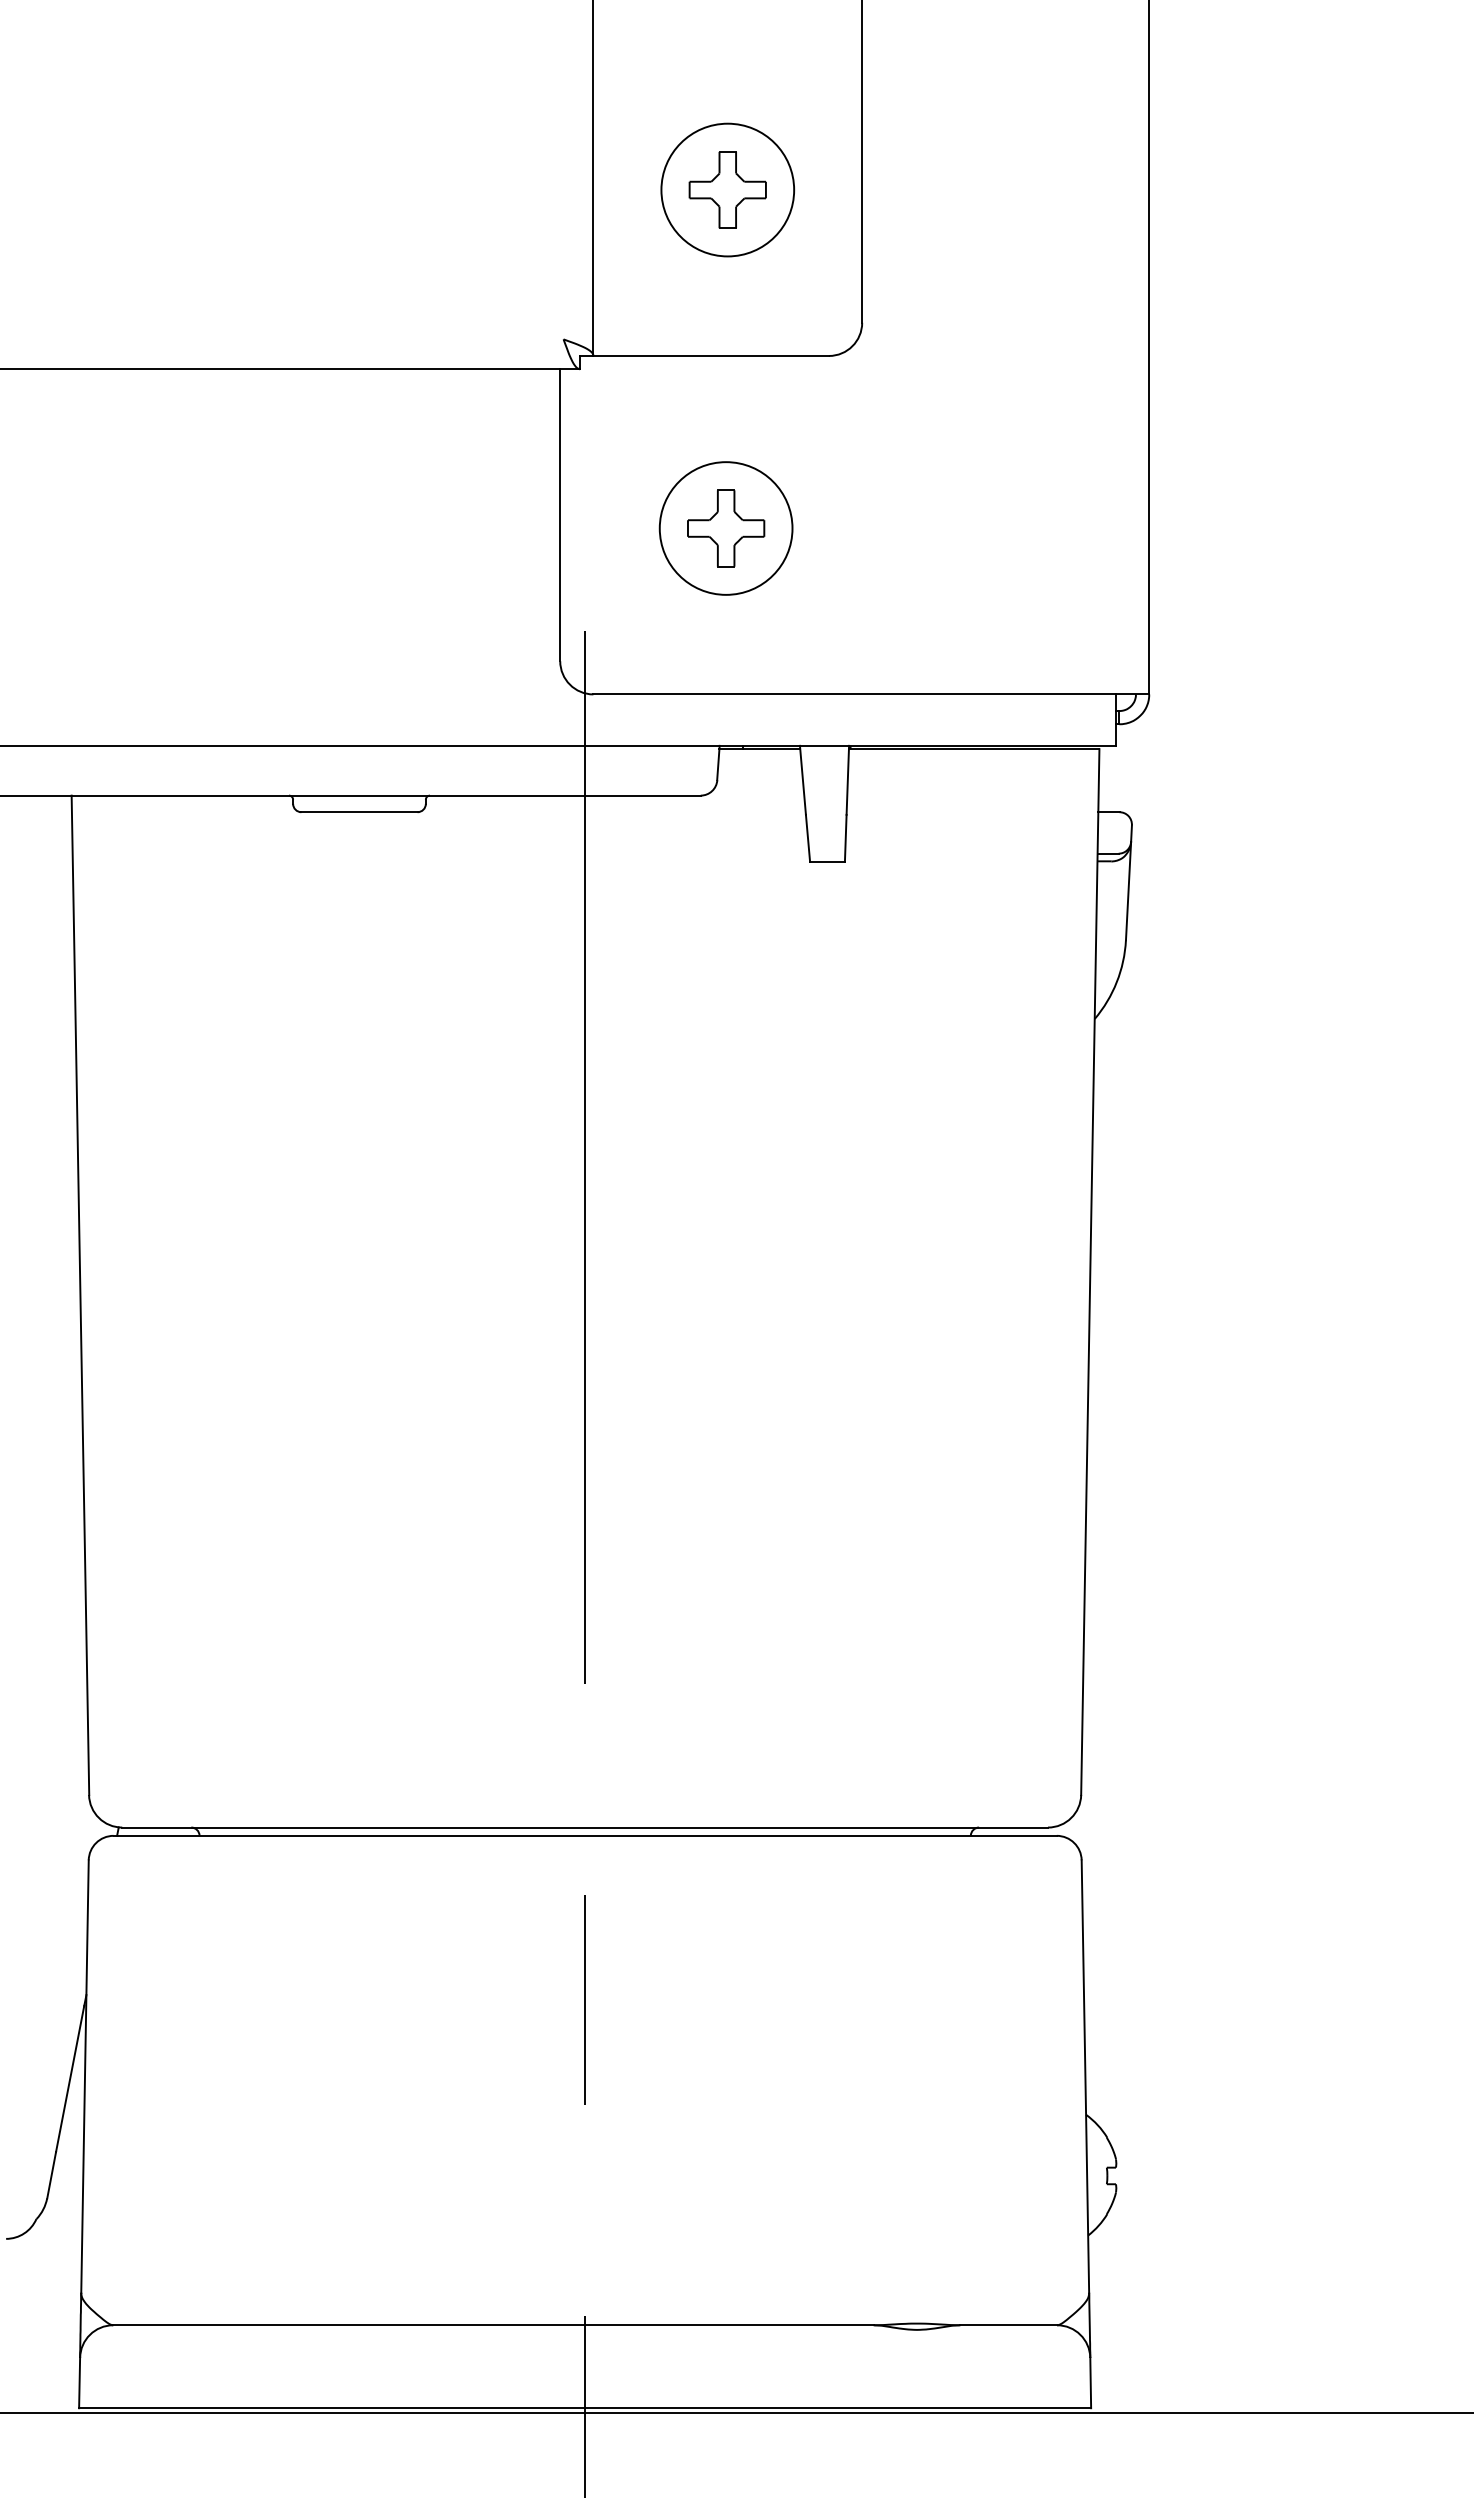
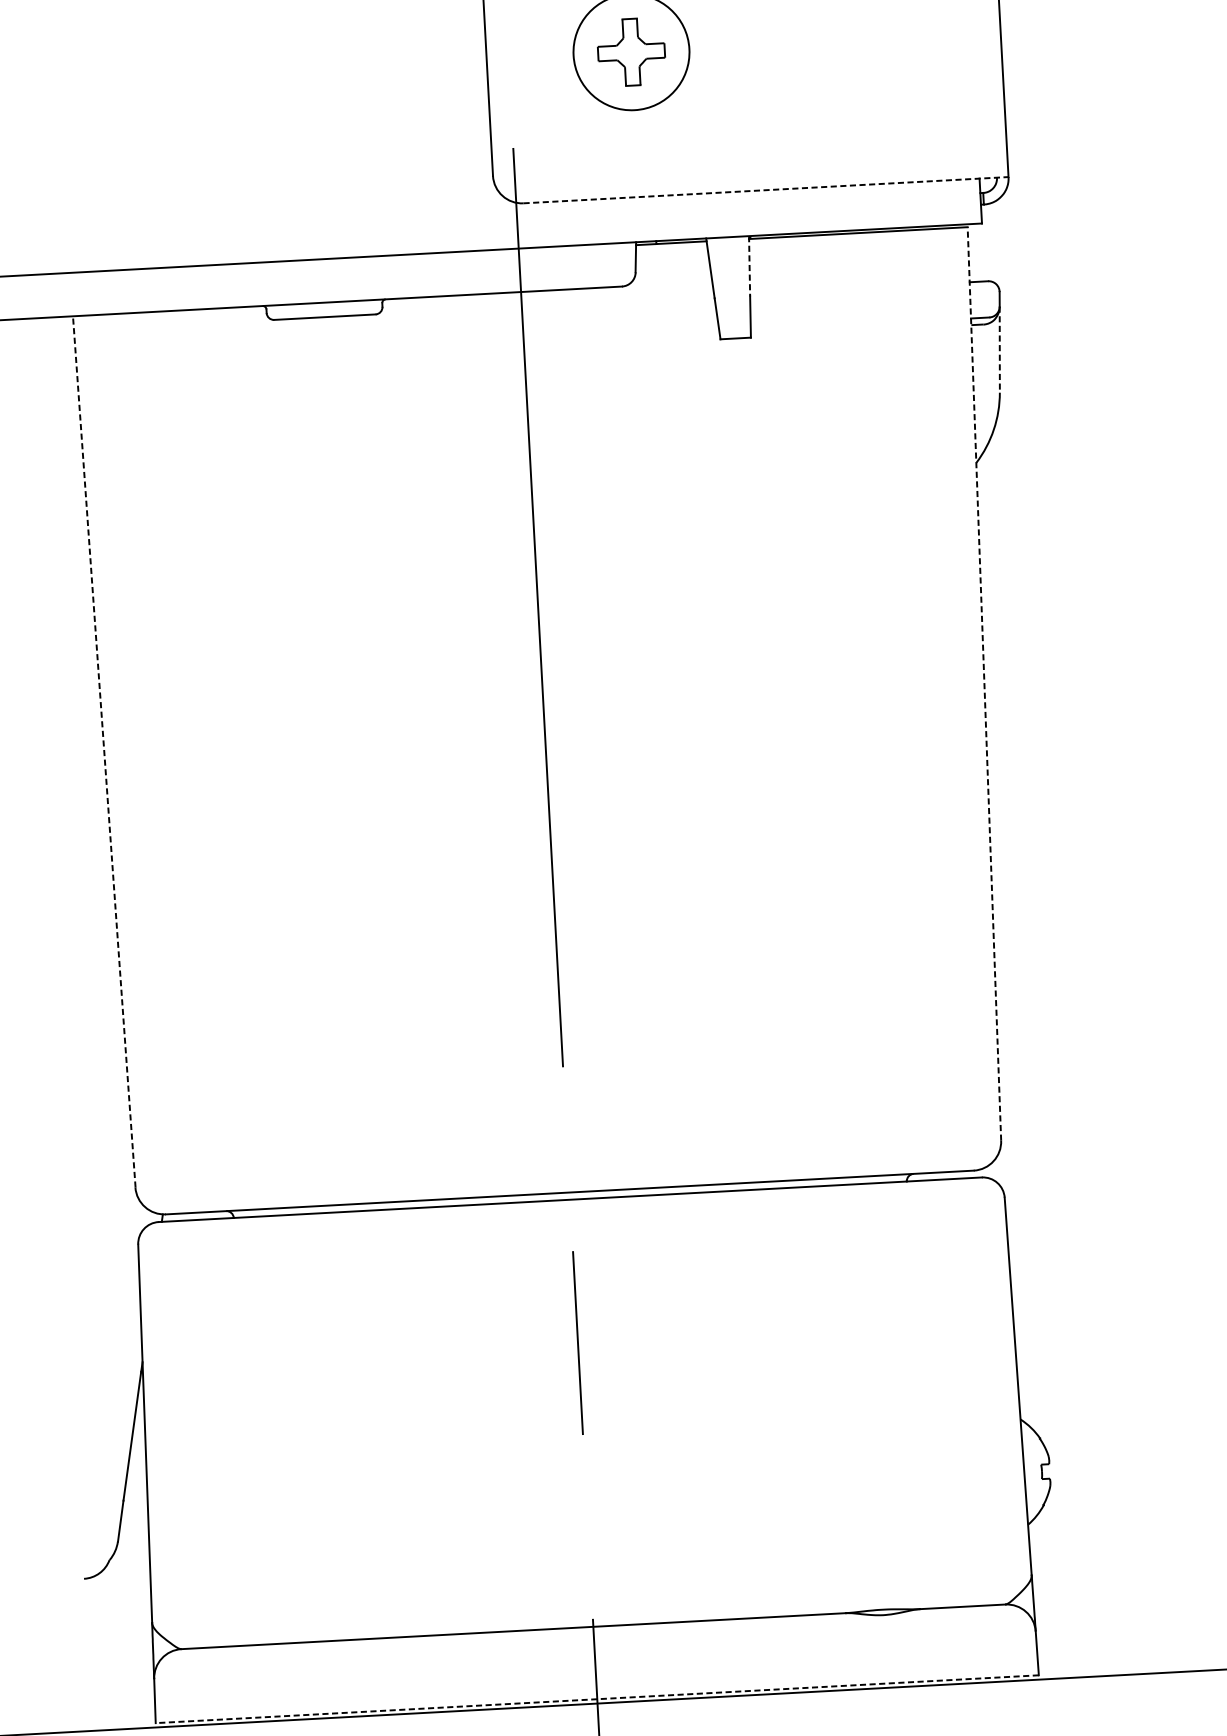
line: (871, 694) -> (766, 190), solid -> dashed
line: (847, 780) -> (749, 266), solid -> dashed
line: (1128, 891) -> (999, 350), solid -> dashed
line: (1090, 1271) -> (984, 683), solid -> dashed
line: (80, 1295) -> (104, 752), solid -> dashed
line: (584, 2408) -> (596, 1699), solid -> dashed

